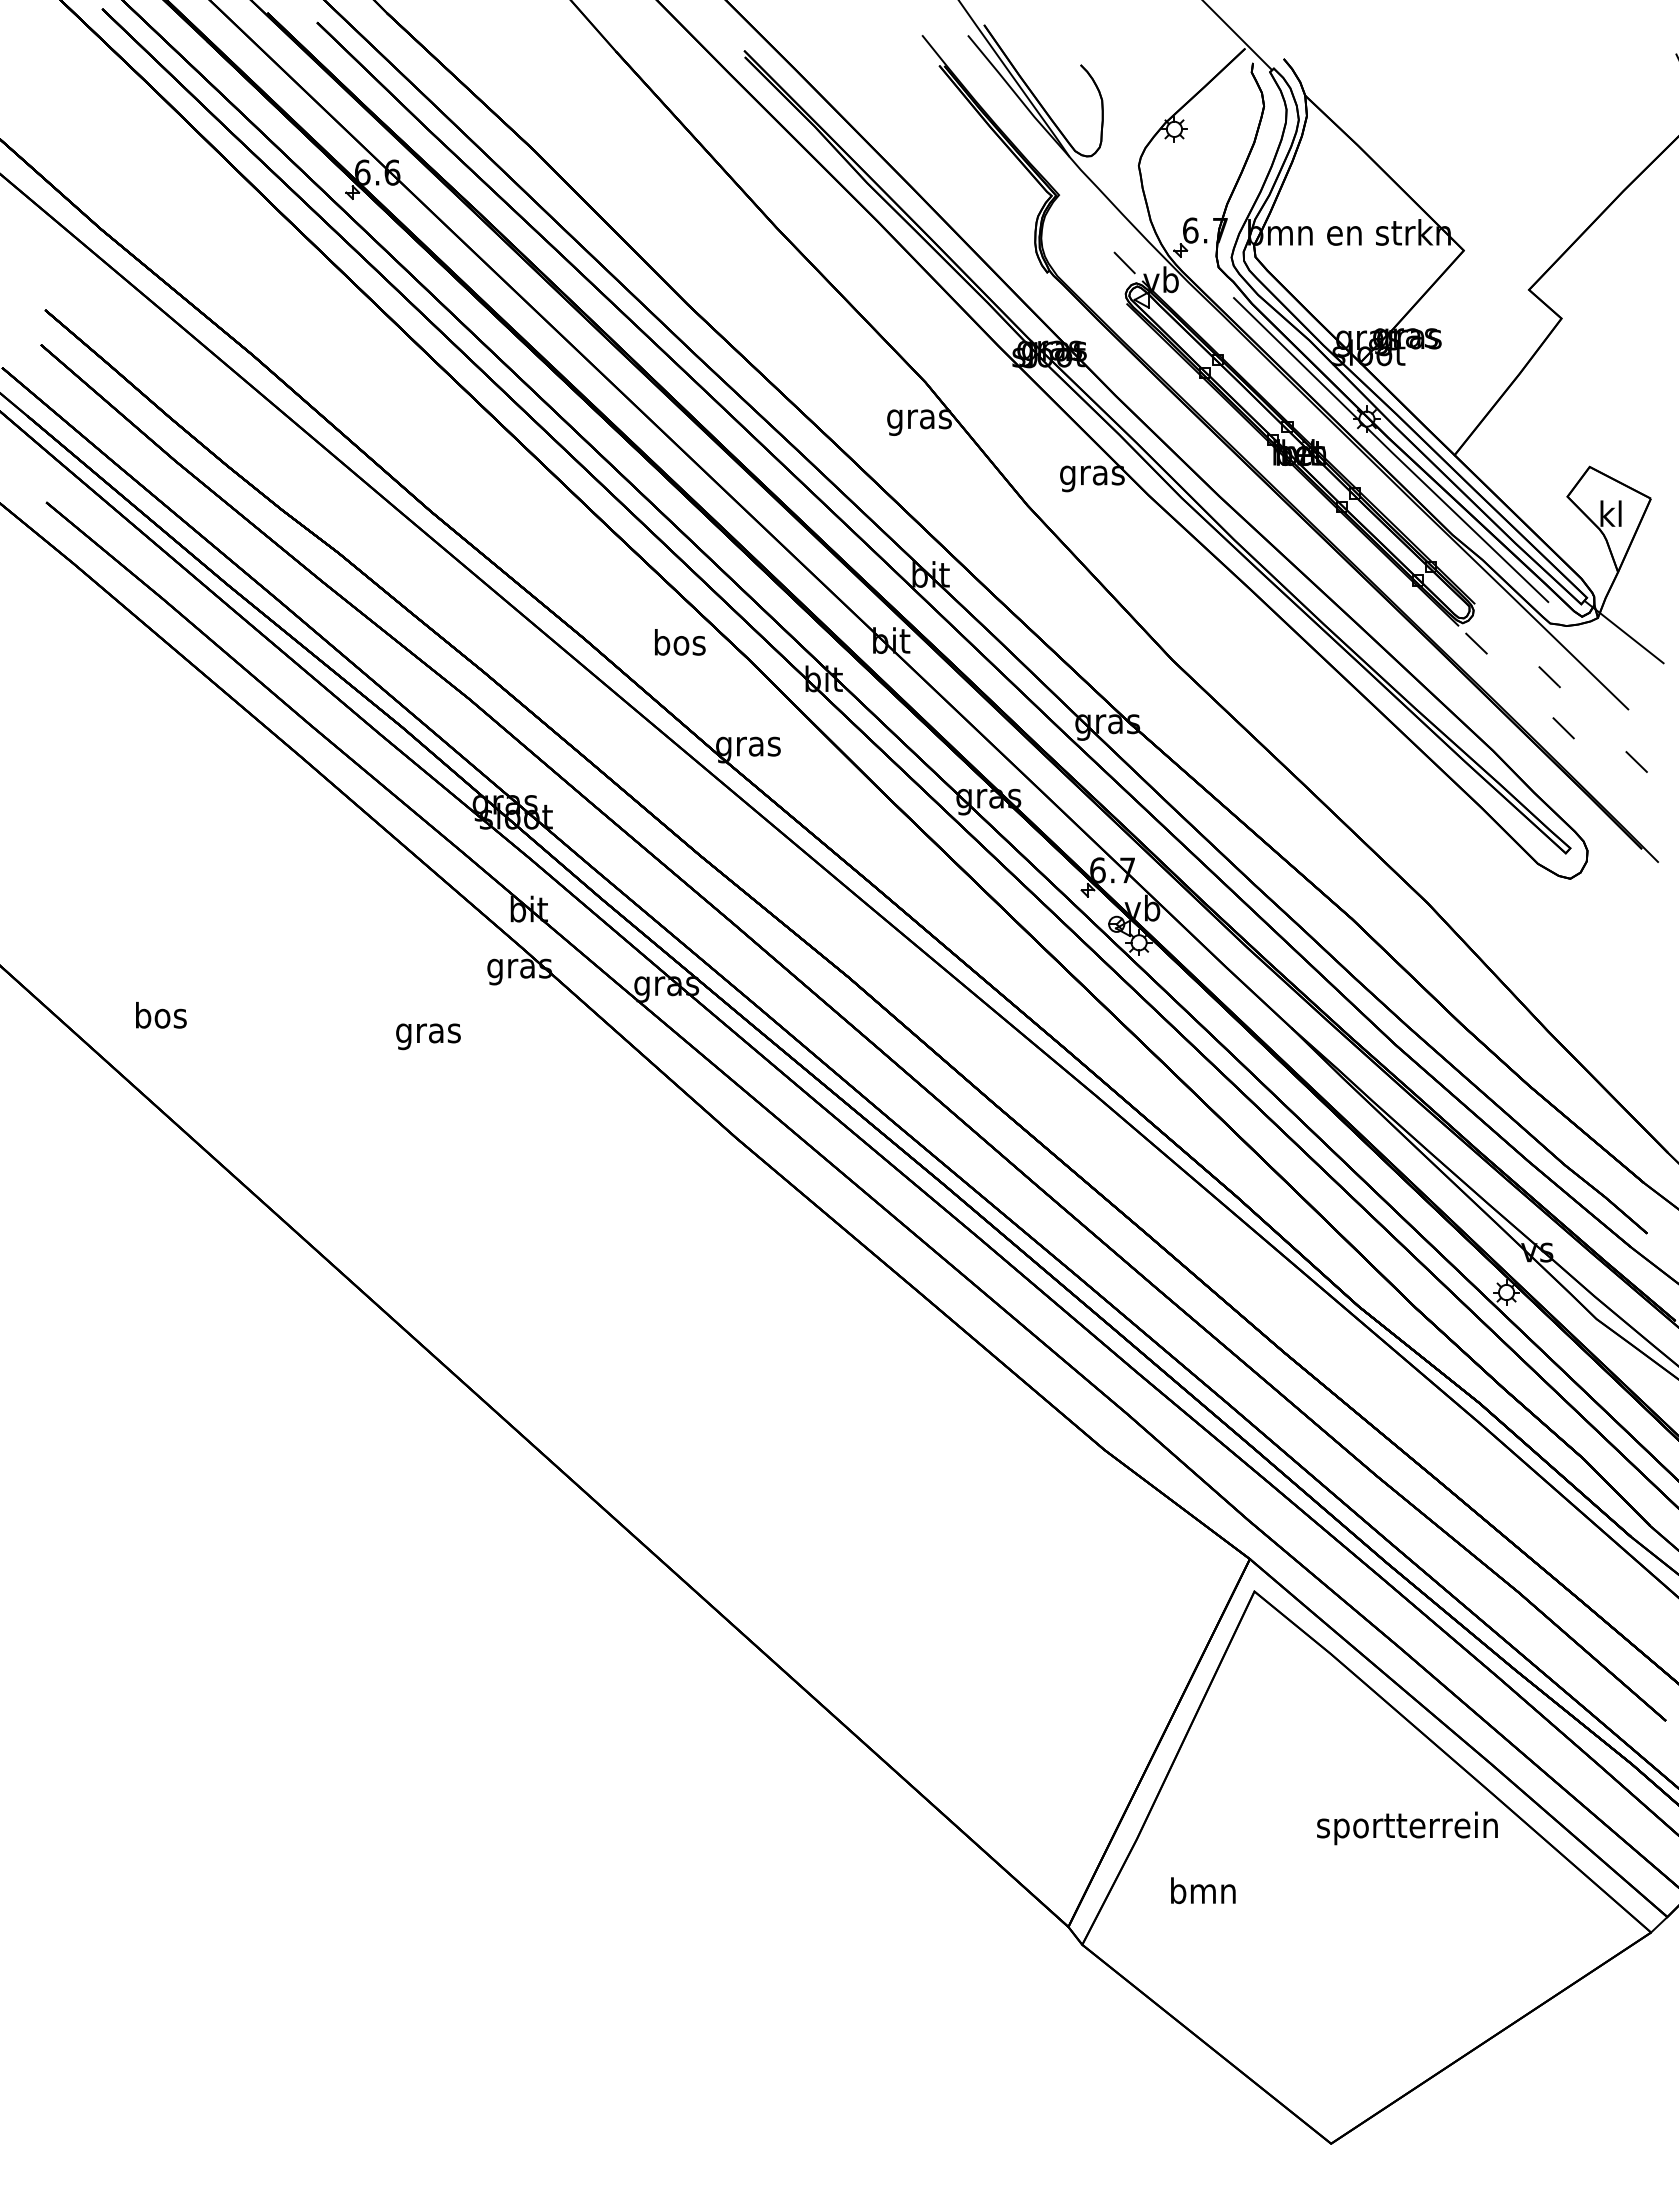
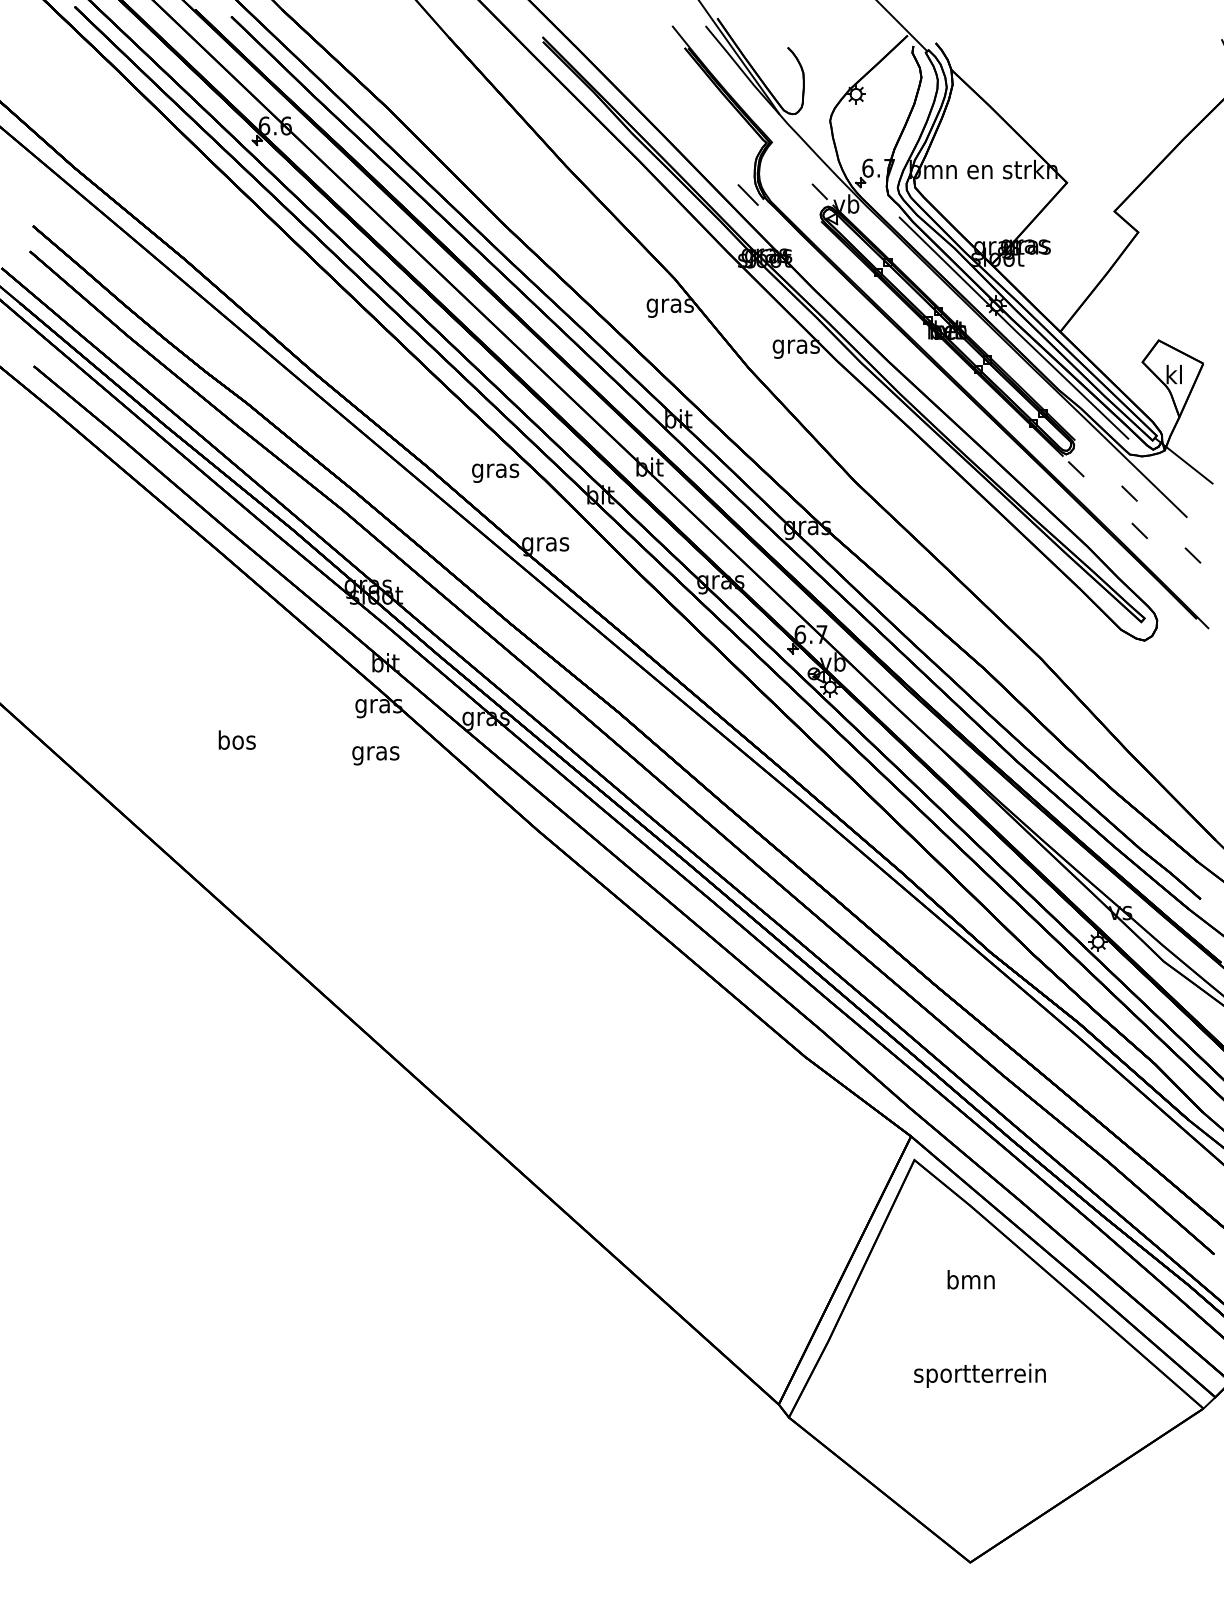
line: (1026, 266) -> (748, 194), added
text: (679, 645) -> (495, 470), bos -> gras
text: (161, 1015) -> (237, 740), moved
text: (428, 1036) -> (375, 755), moved
text: (1407, 1828) -> (980, 1375), moved
text: (1203, 1890) -> (971, 1279), moved

